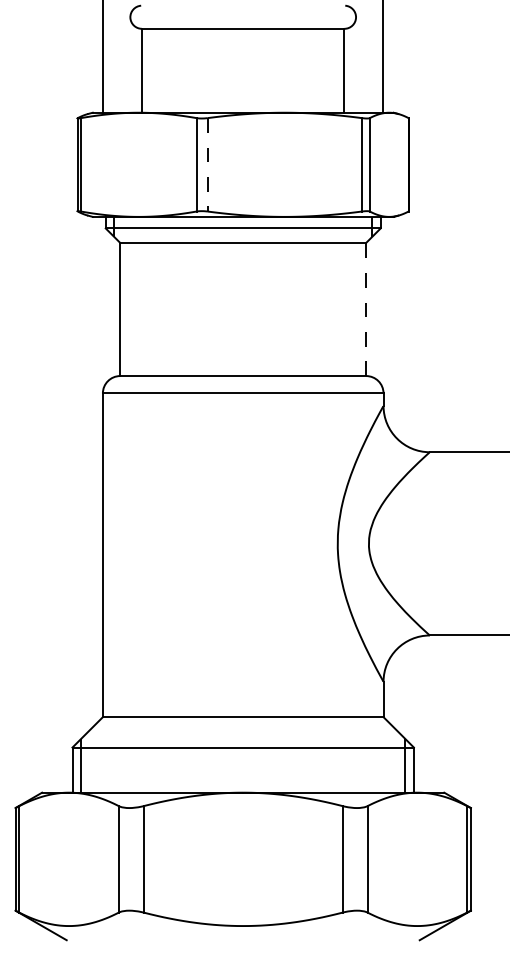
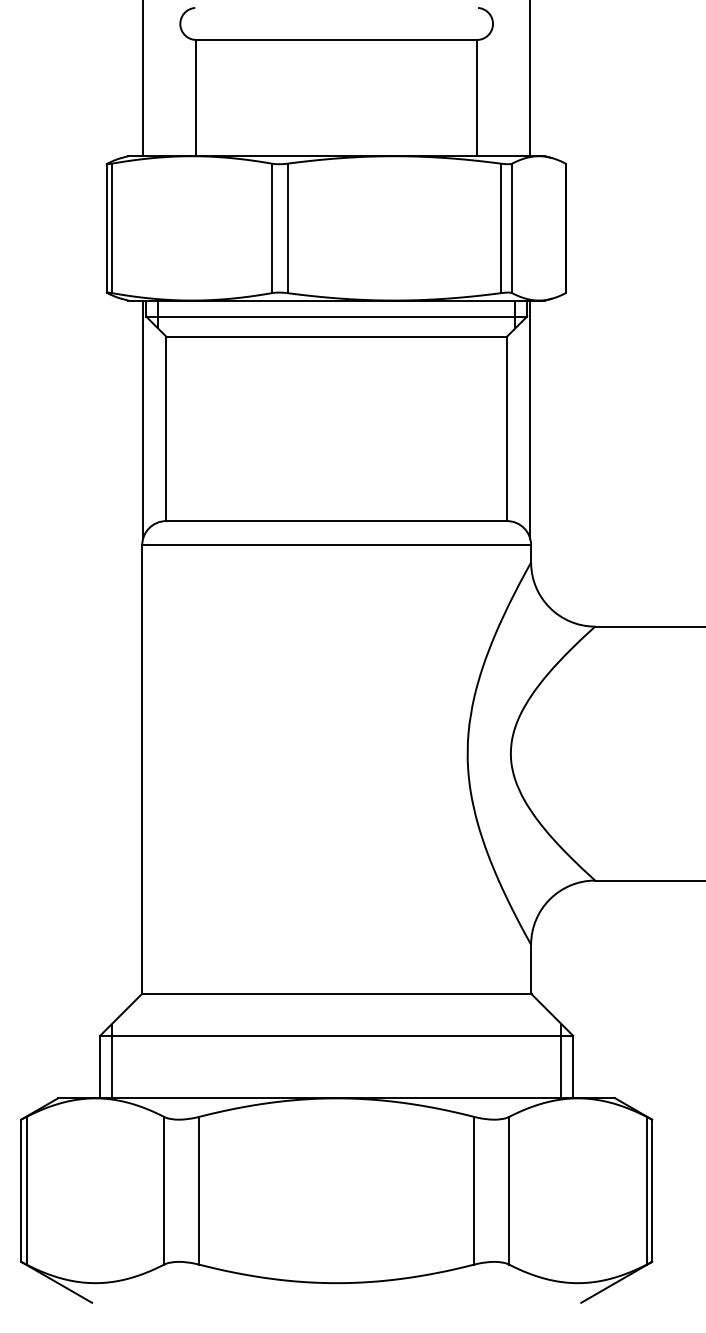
line: (207, 164) -> (287, 228), dashed -> solid
line: (103, 302) -> (143, 419), added
line: (383, 302) -> (530, 419), added
line: (366, 309) -> (507, 428), dashed -> solid

